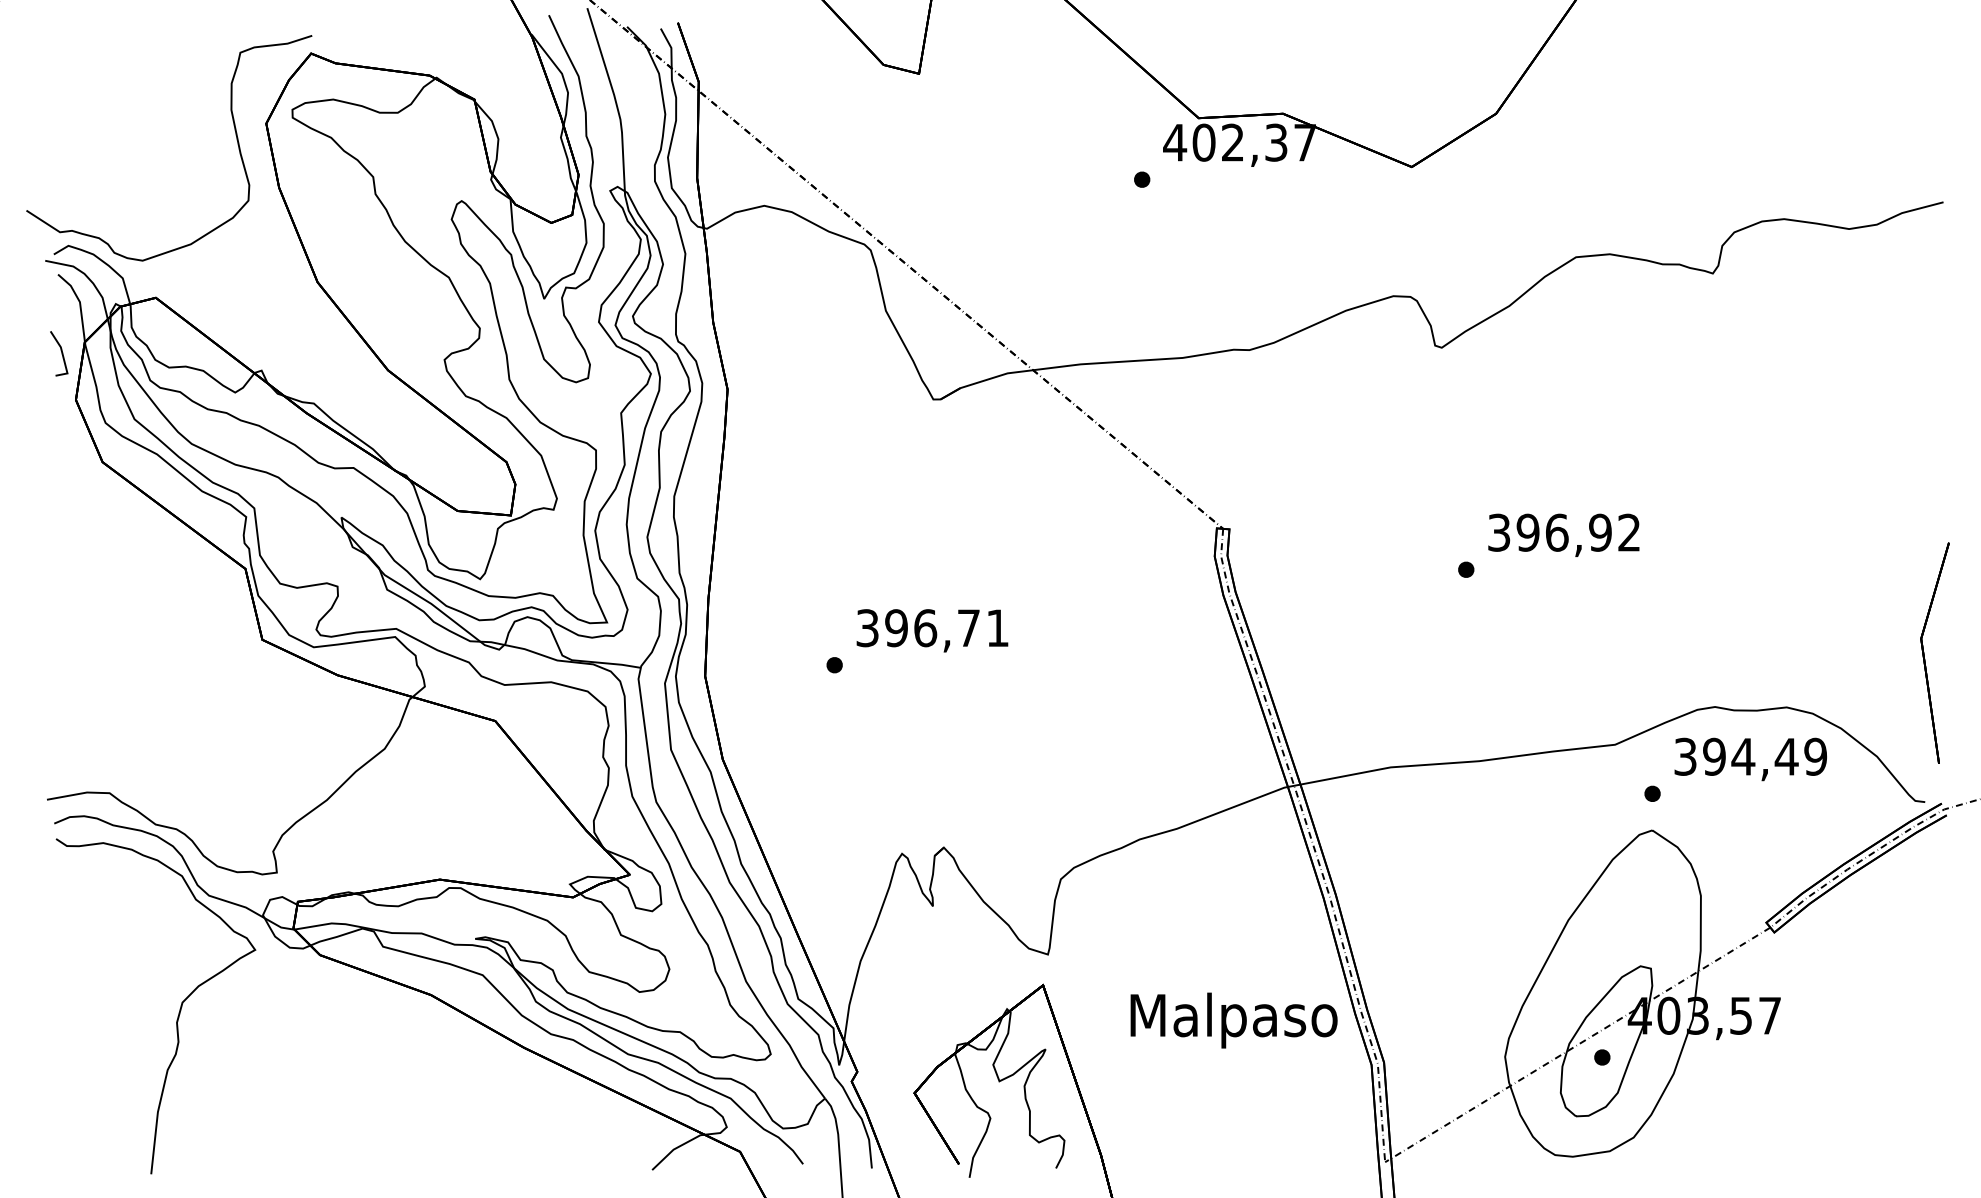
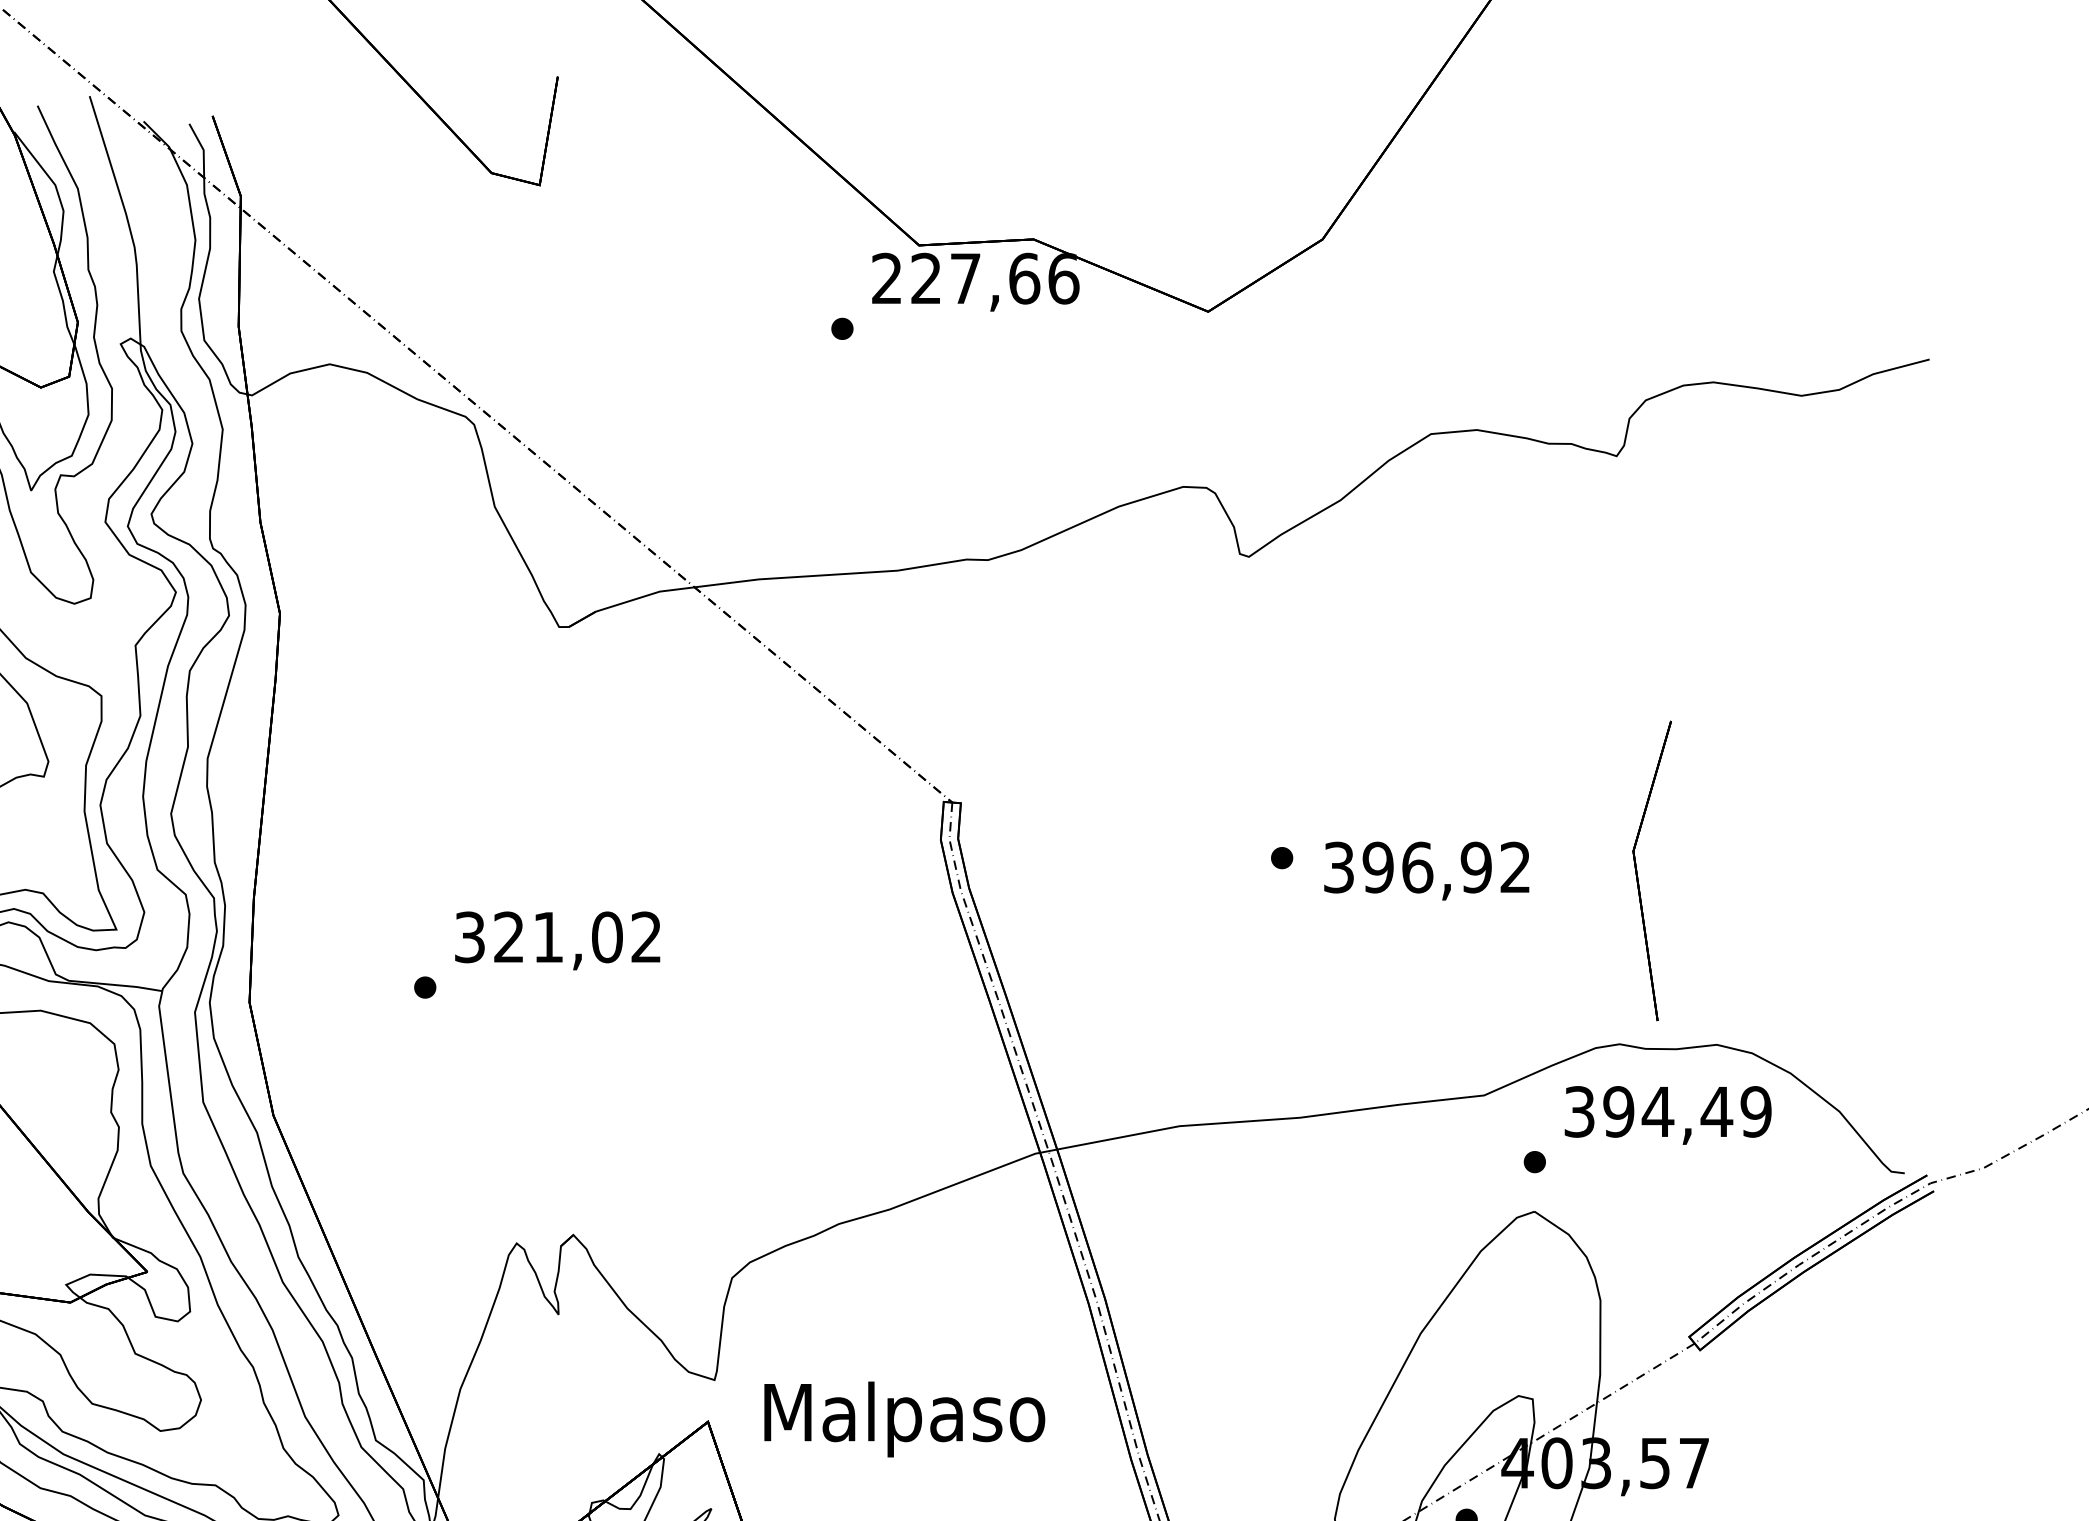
text: (1239, 142) -> (974, 278), 402,37 -> 227,66
text: (1563, 534) -> (1426, 869), moved
text: (946, 628) -> (576, 937), 396,71 -> 321,02
part: (1924, 652) -> (1637, 869), moved
text: (1233, 1020) -> (903, 1419), moved

